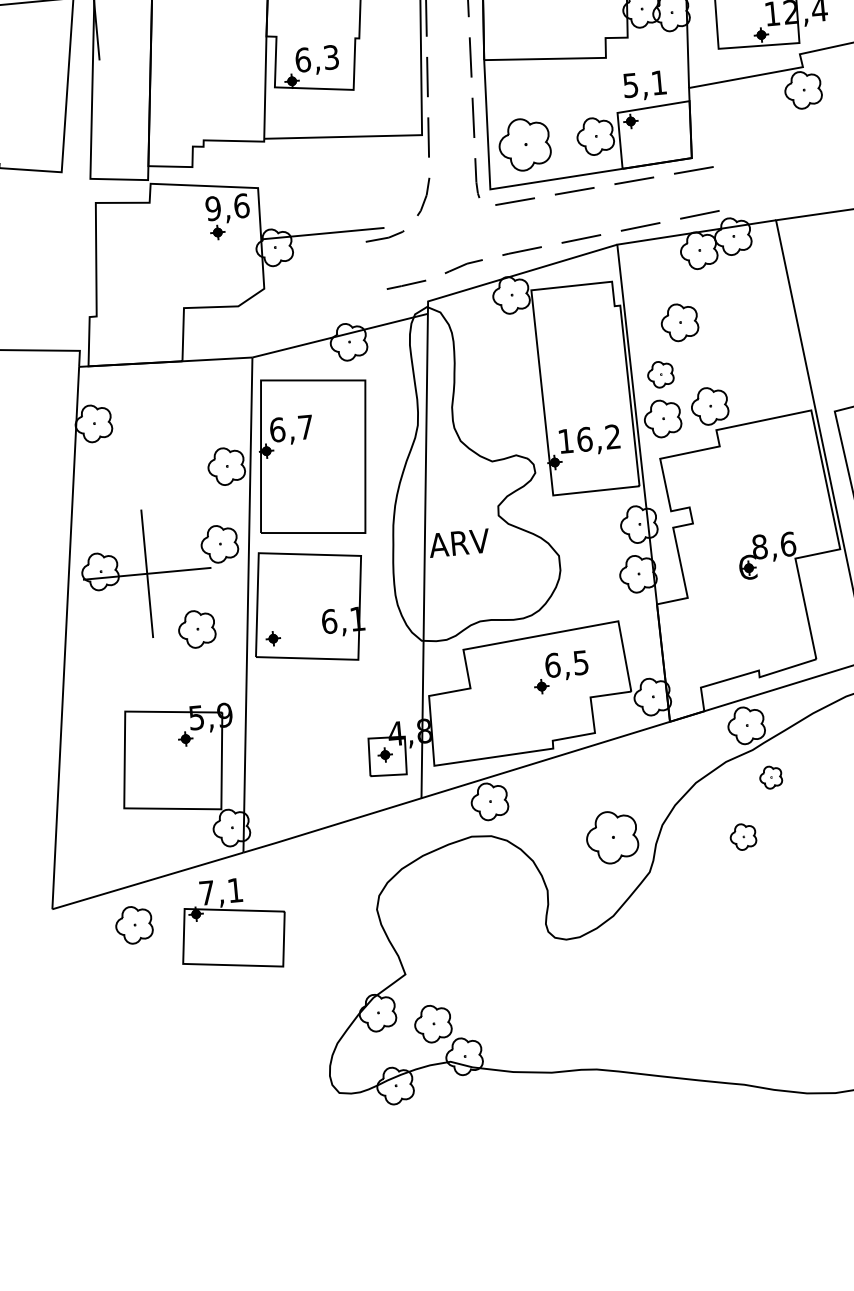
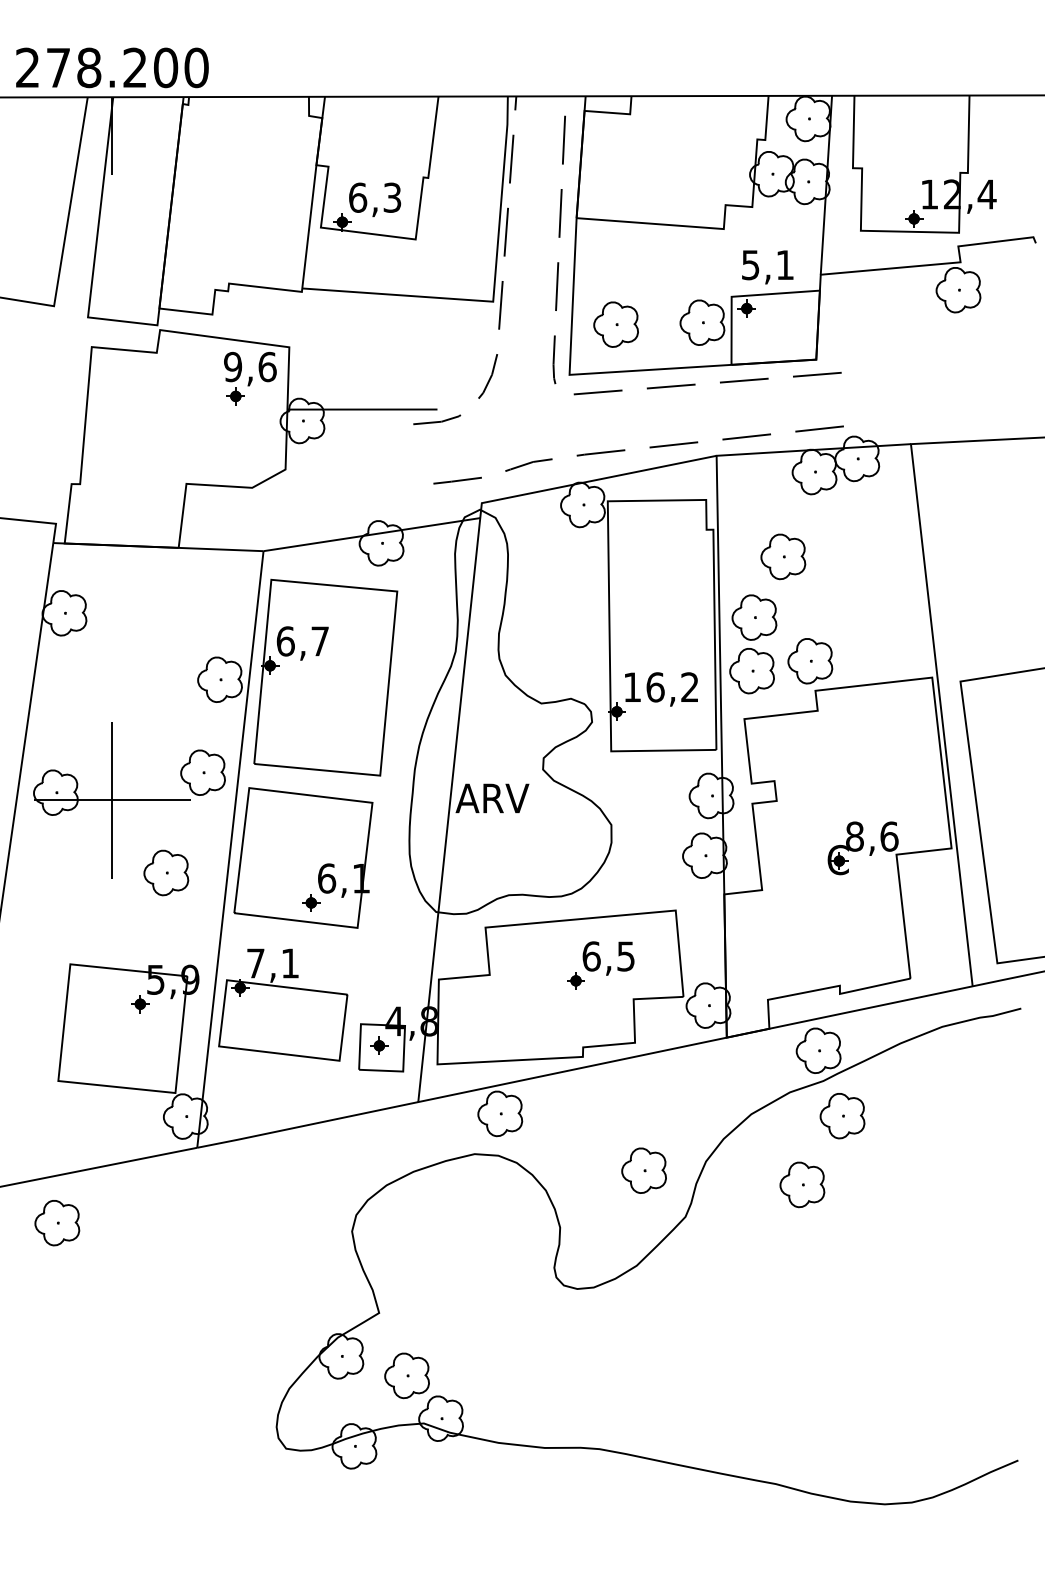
part: (524, 144) -> (615, 324), size x0.71
part: (660, 374) -> (754, 617), size x1.43
part: (273, 638) -> (311, 902), moved
part: (771, 777) -> (842, 1116), size x1.67
part: (743, 836) -> (802, 1184), size x1.43
part: (611, 837) -> (643, 1170), size x0.71
part: (232, 924) -> (283, 1004), moved

